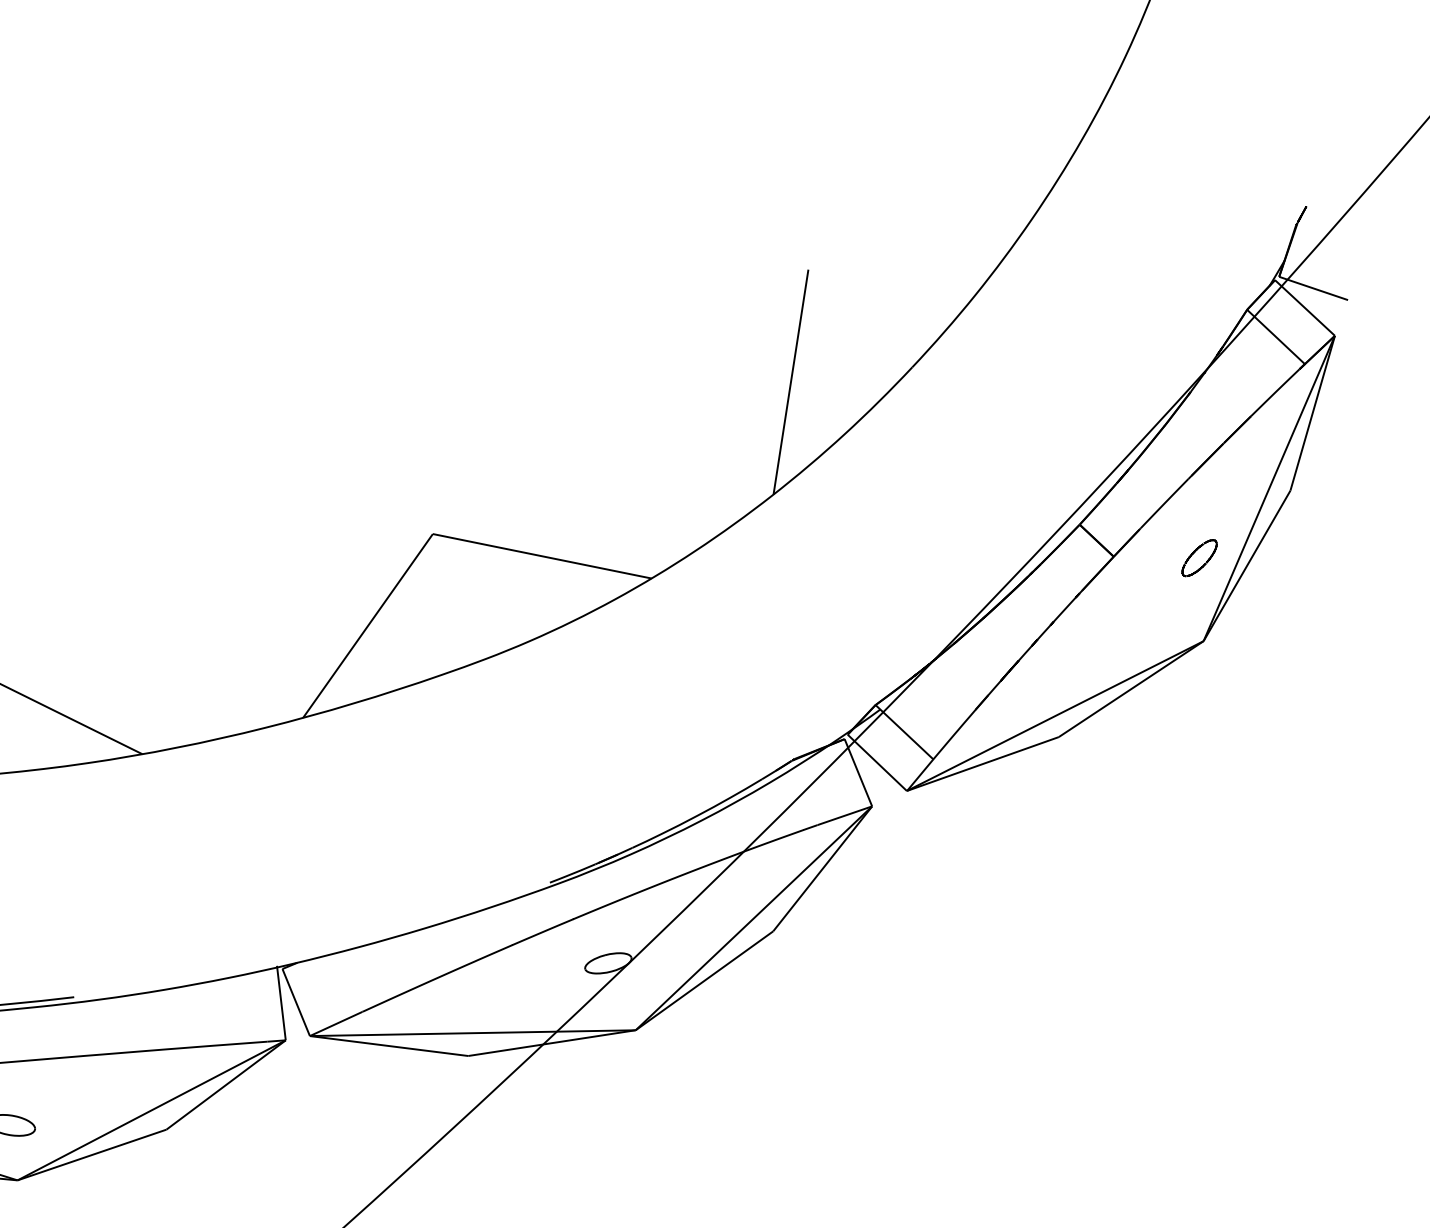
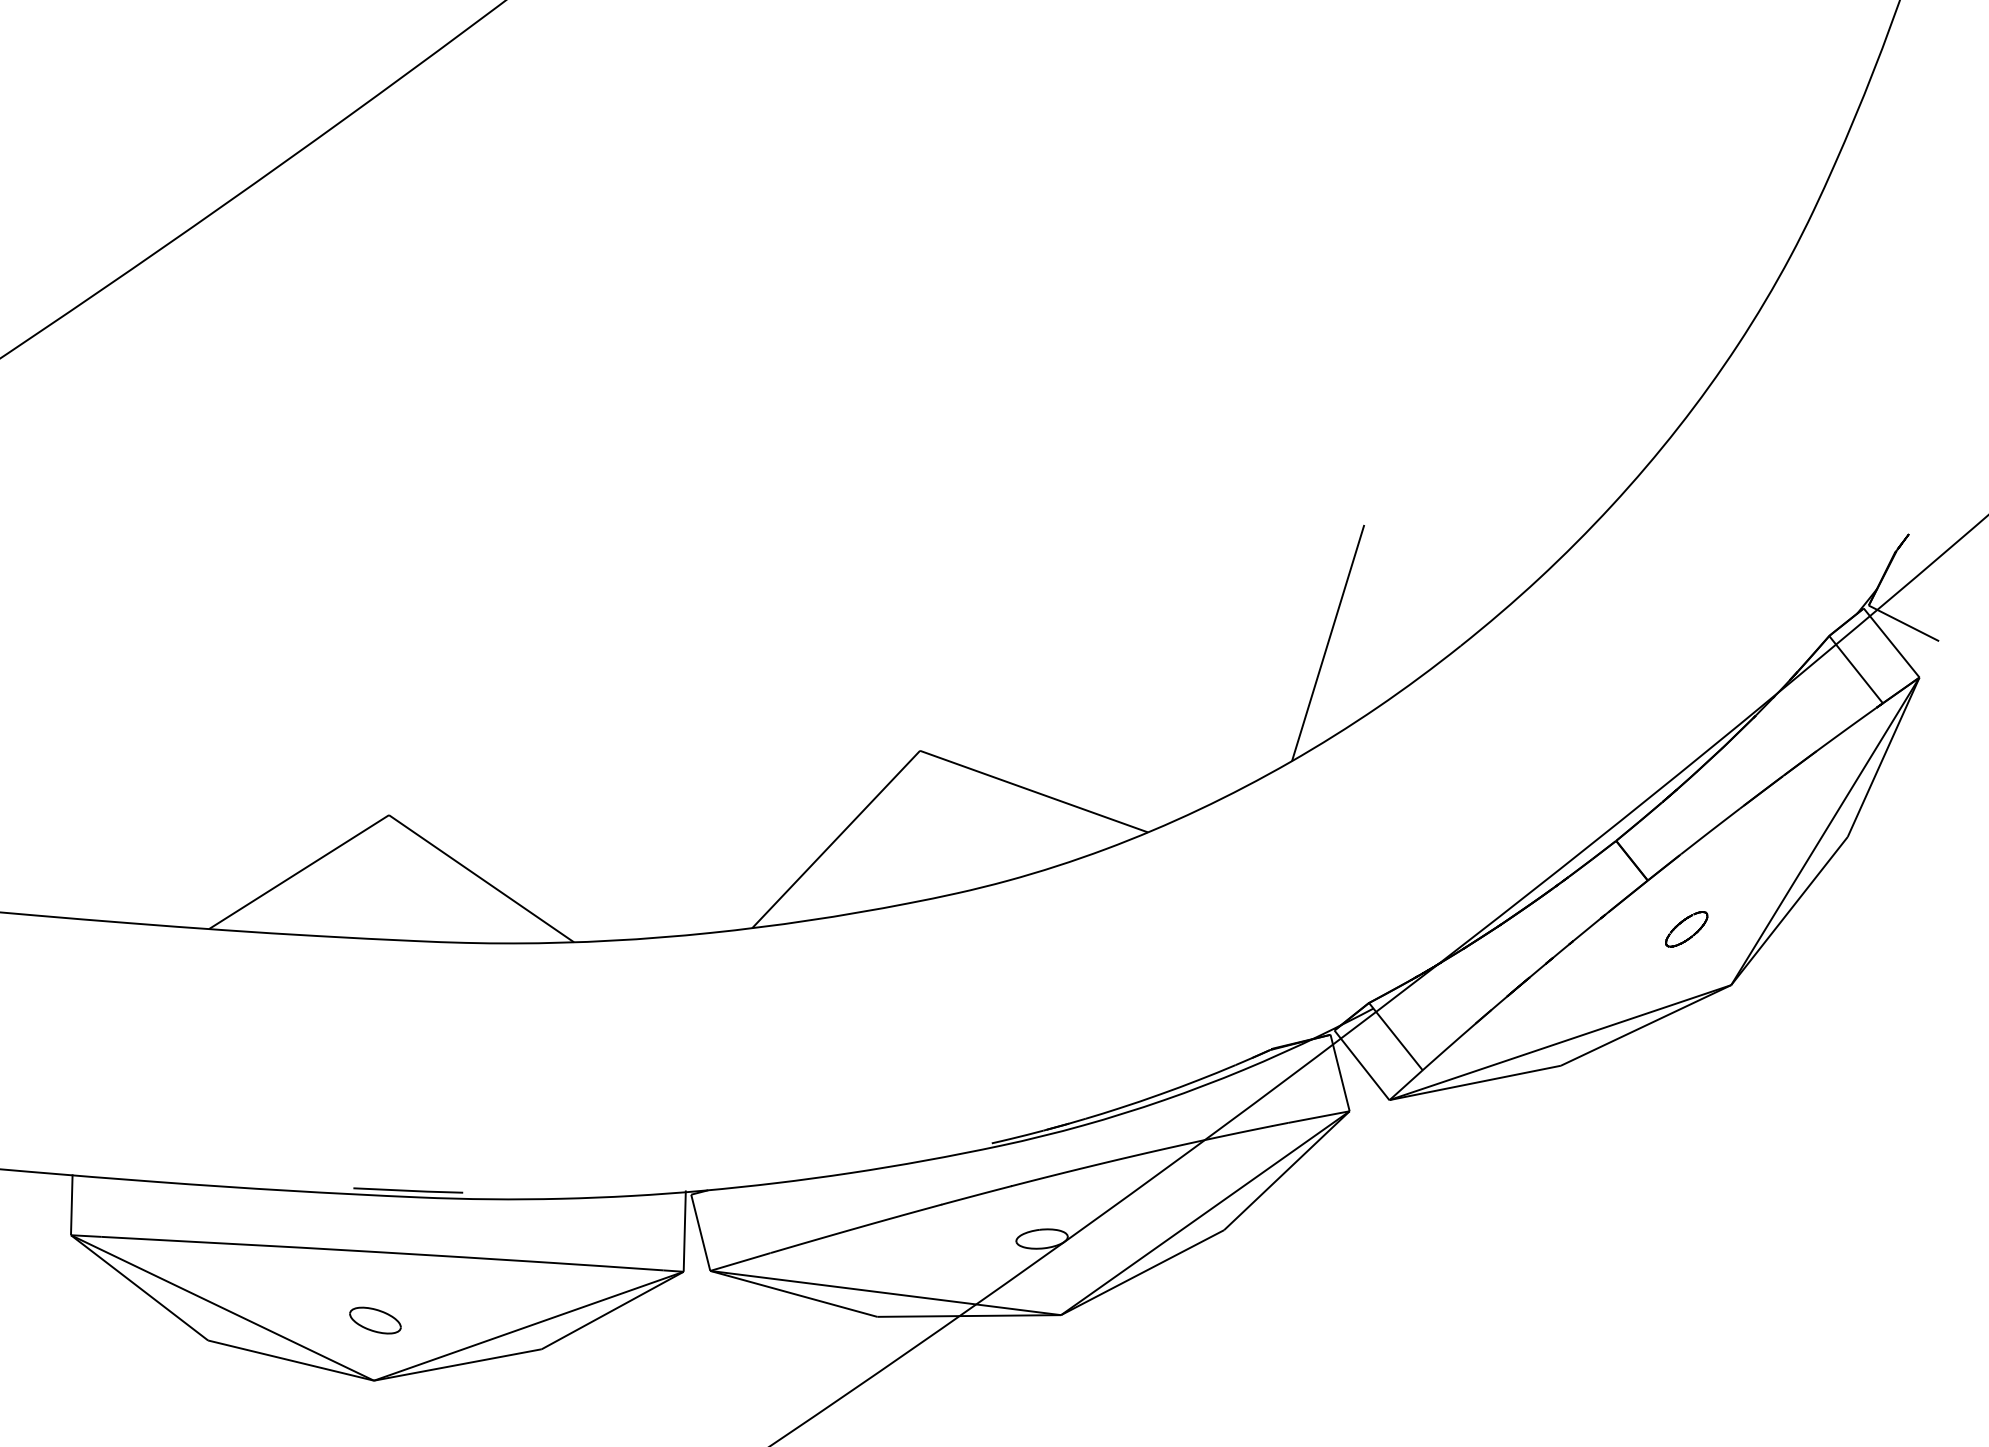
part: (1199, 558) -> (1686, 929), moved

